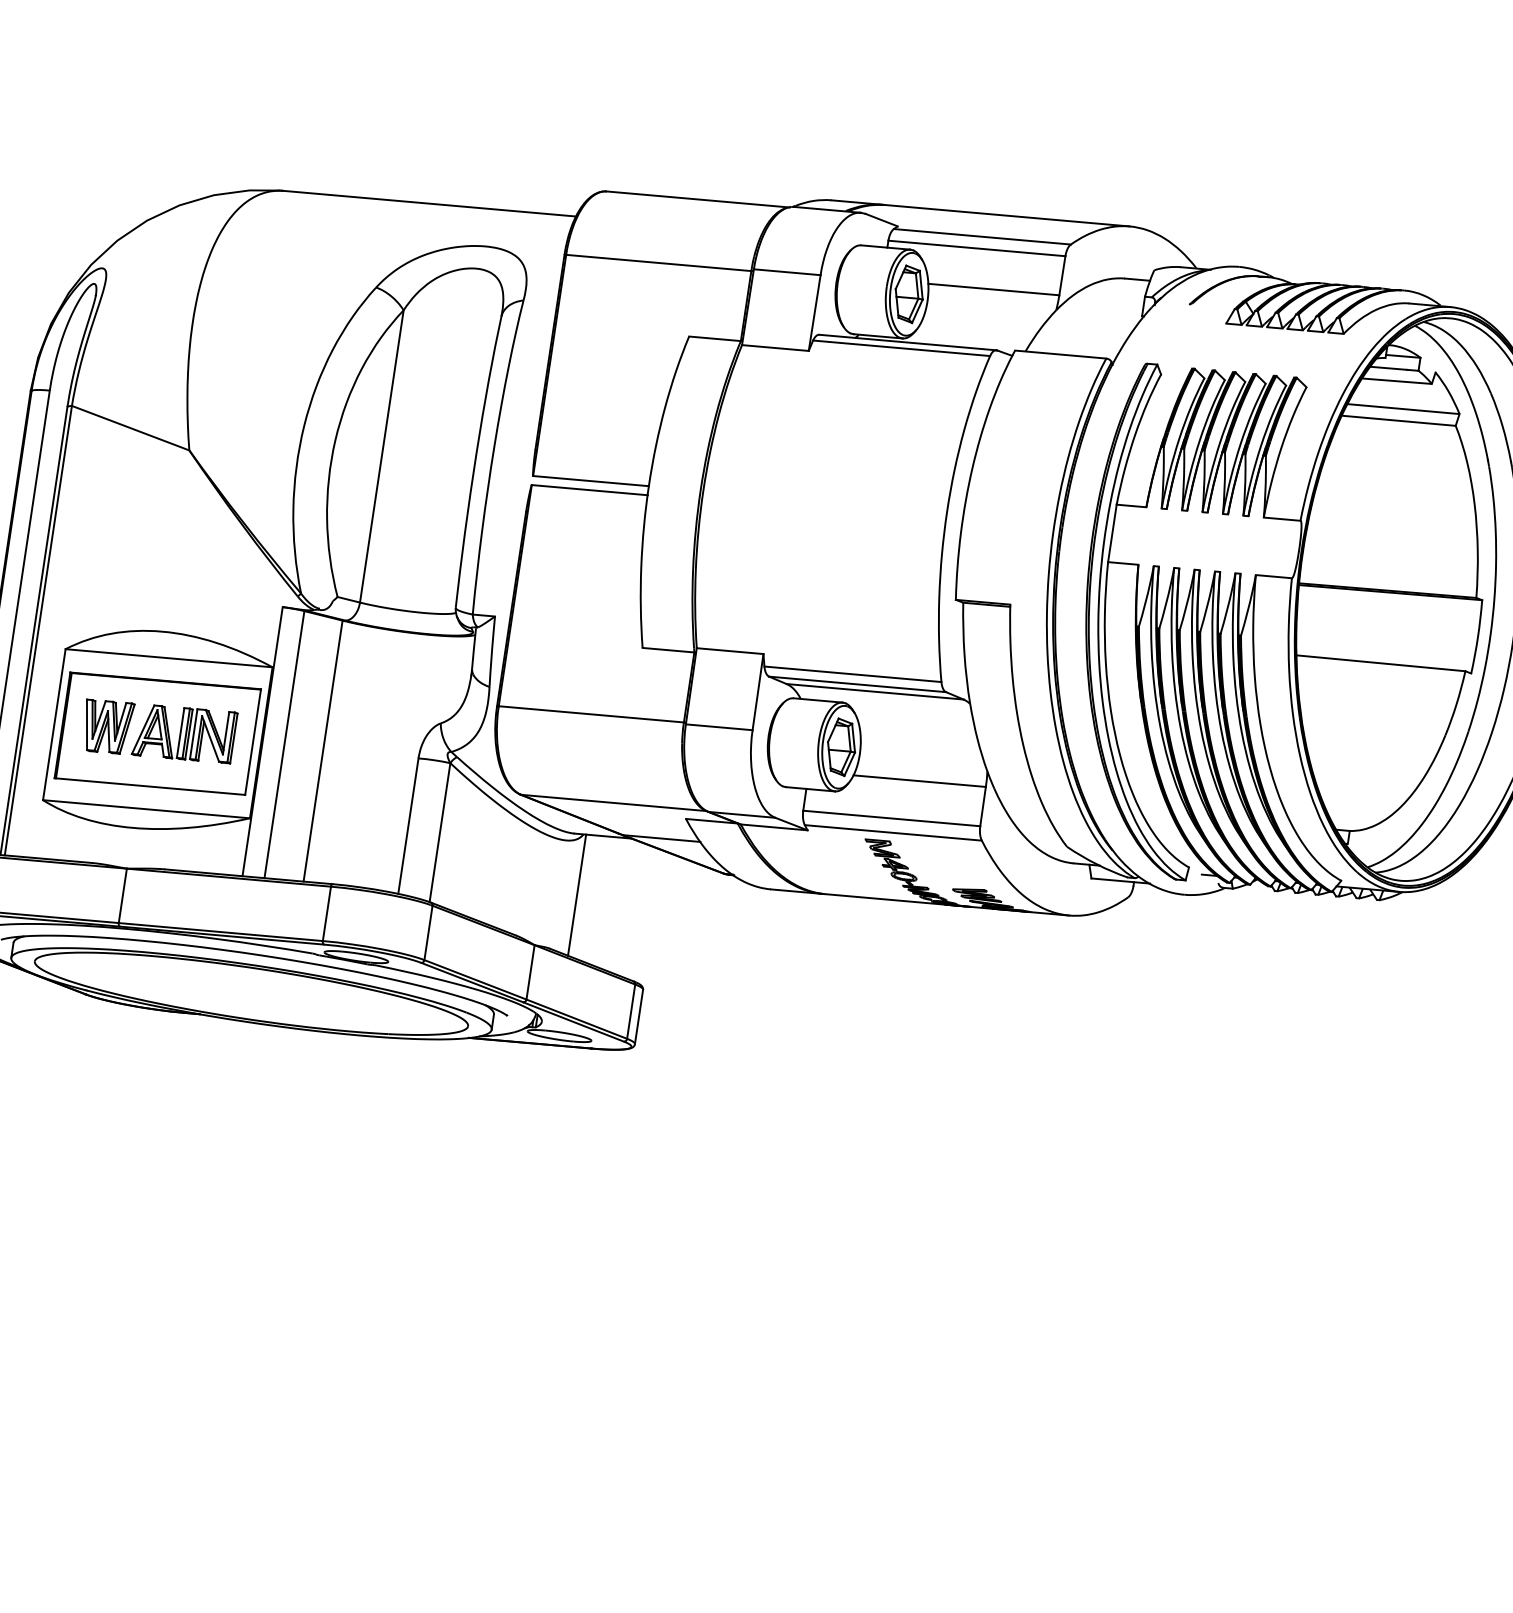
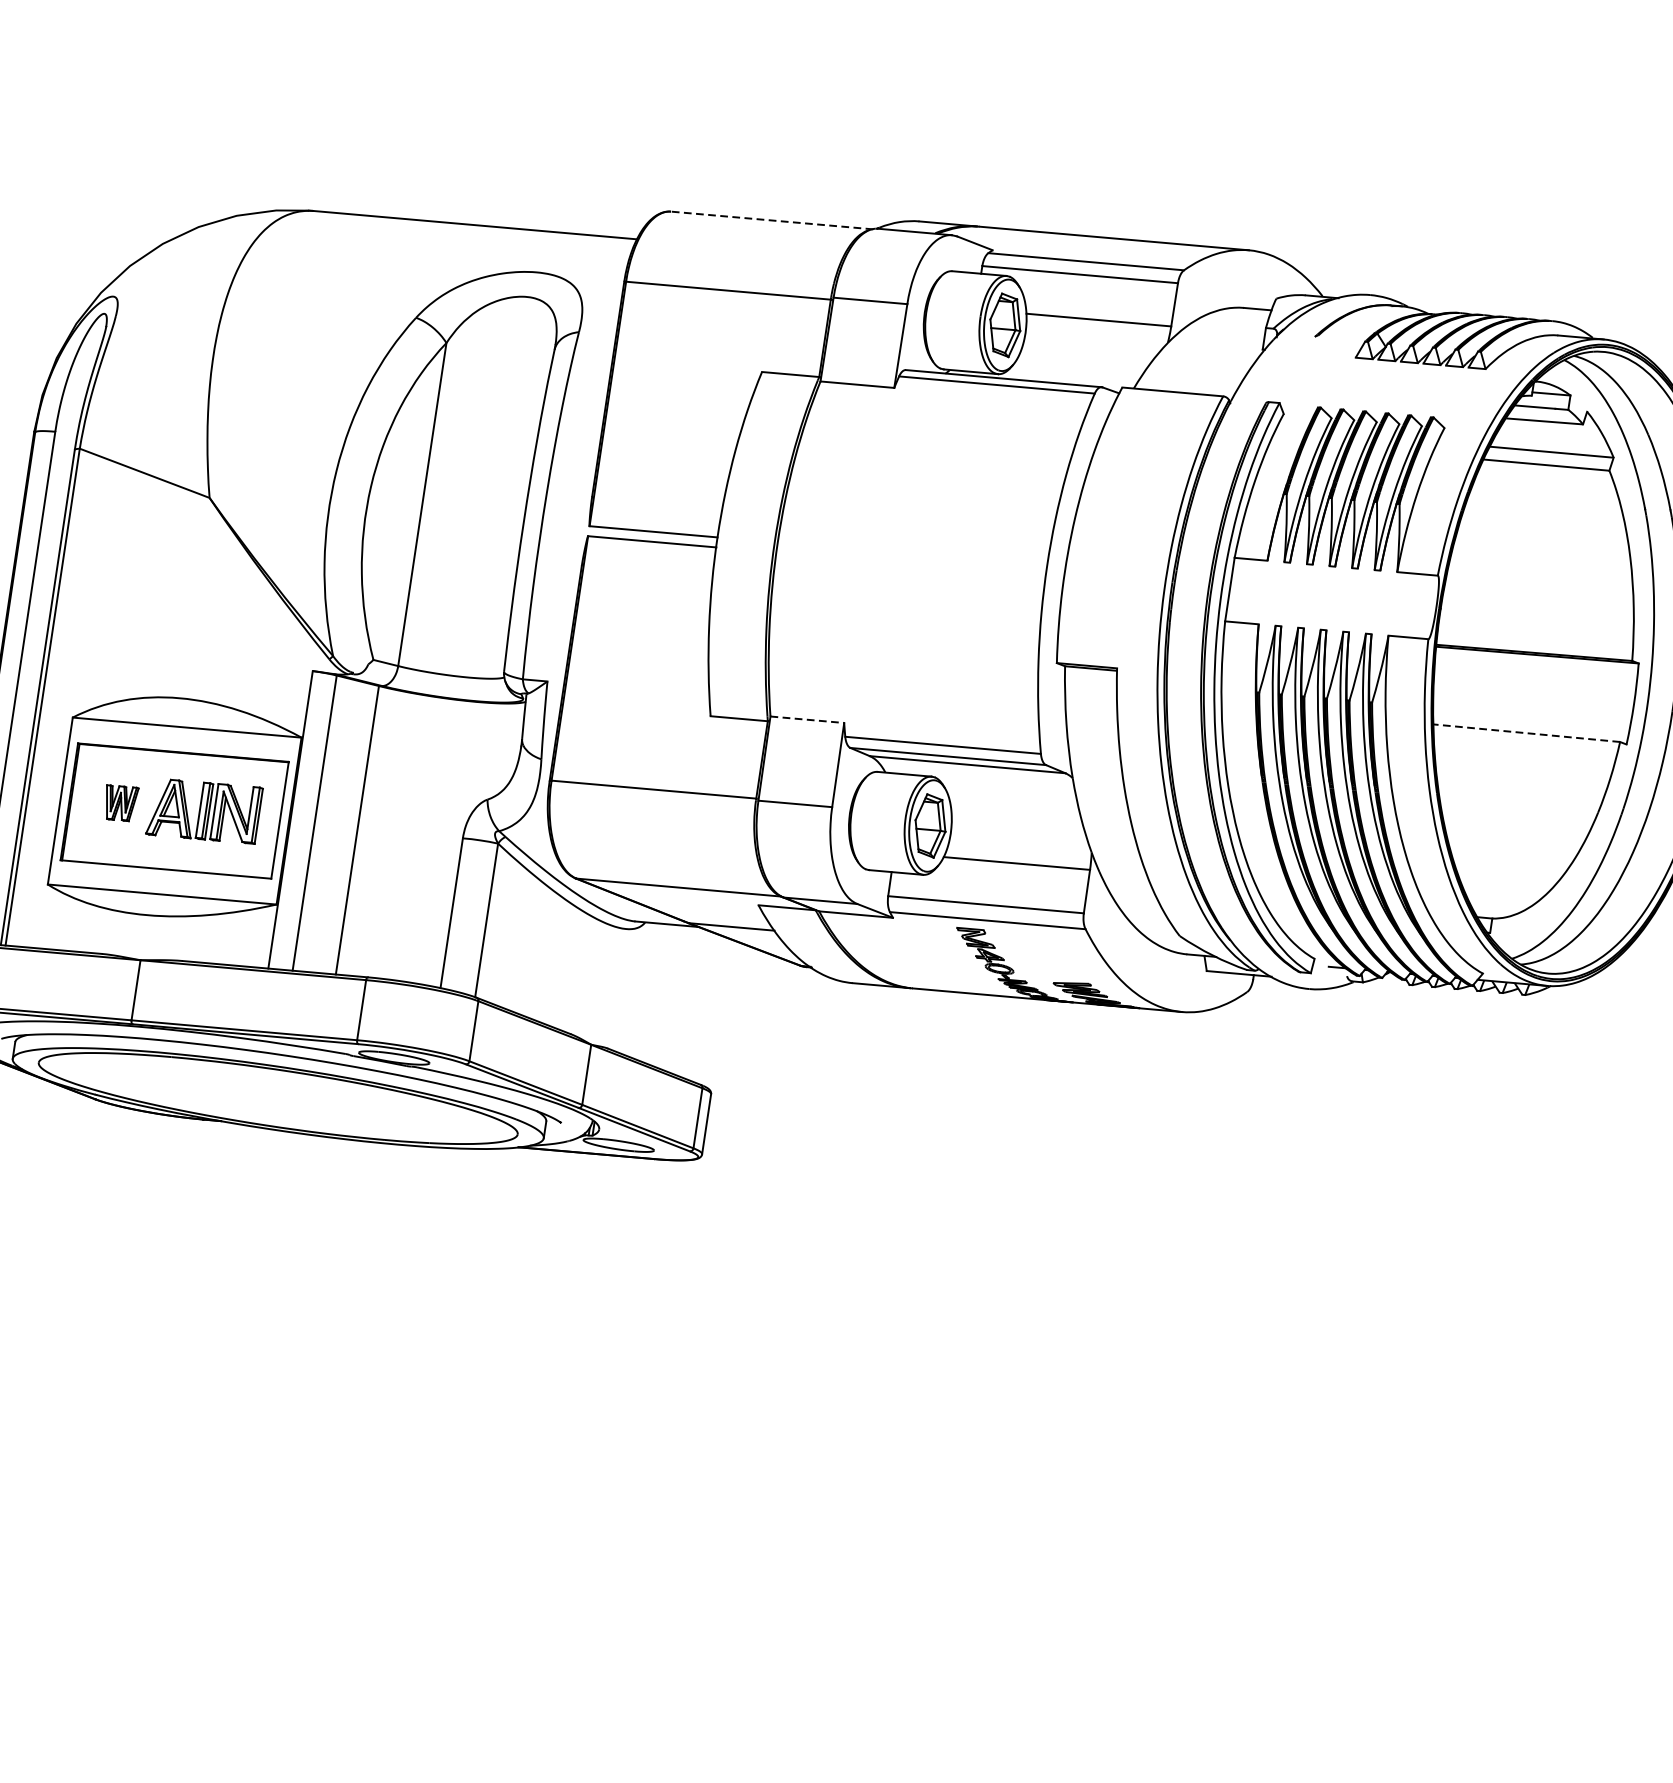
line: (698, 199) -> (772, 220), solid -> dashed
line: (730, 651) -> (807, 720), solid -> dashed
line: (1381, 663) -> (1527, 733), solid -> dashed
part: (110, 726) -> (122, 803), size x0.6
line: (577, 894) -> (638, 988), removed

